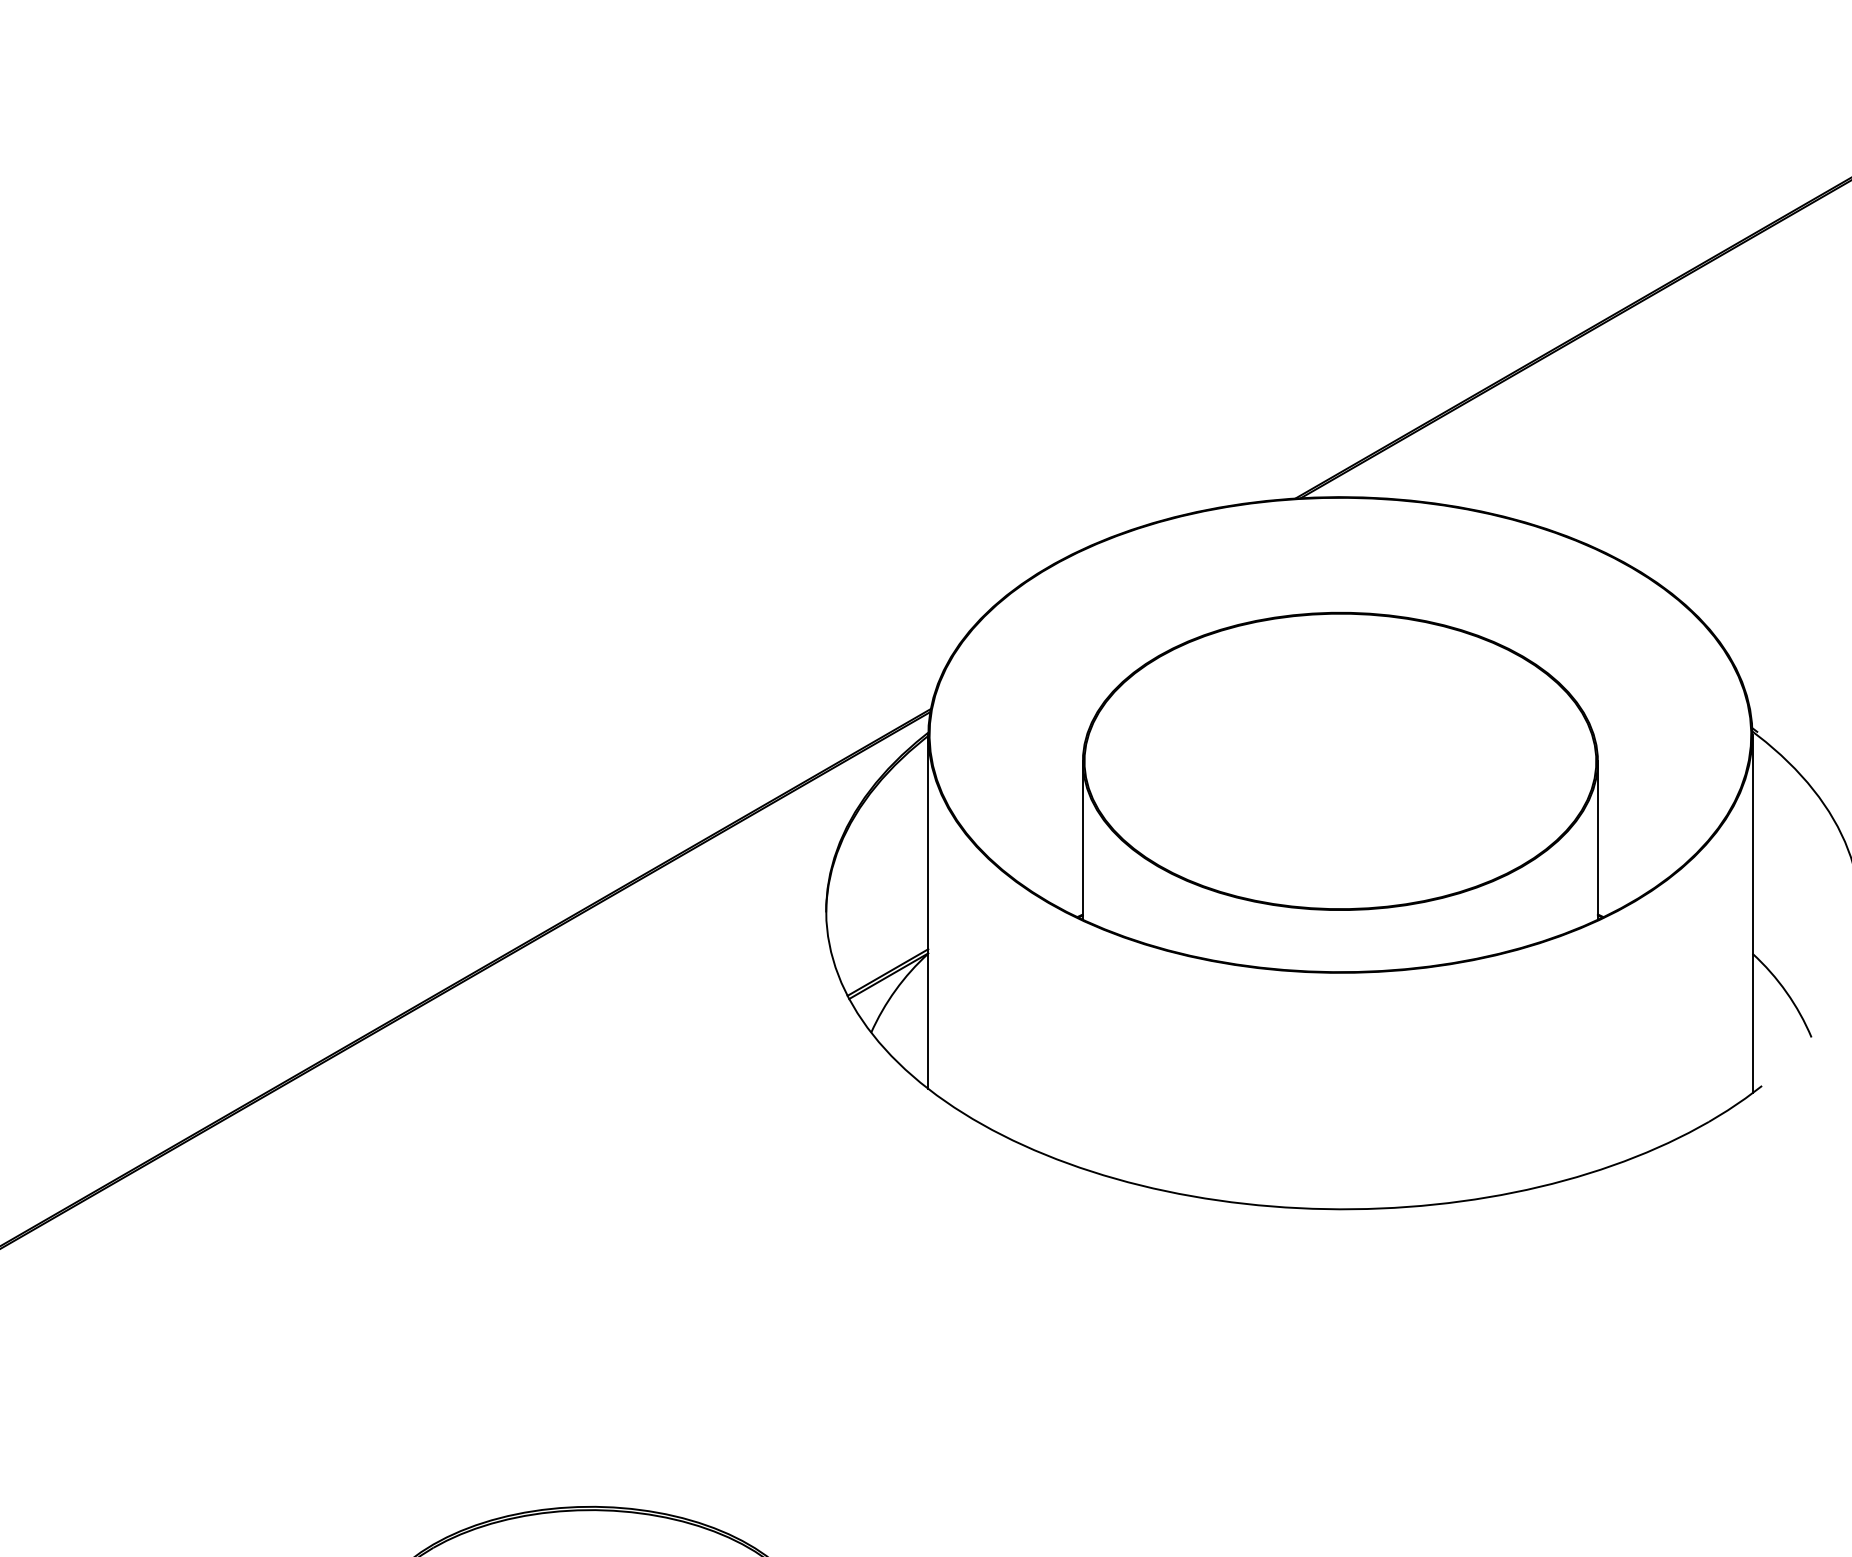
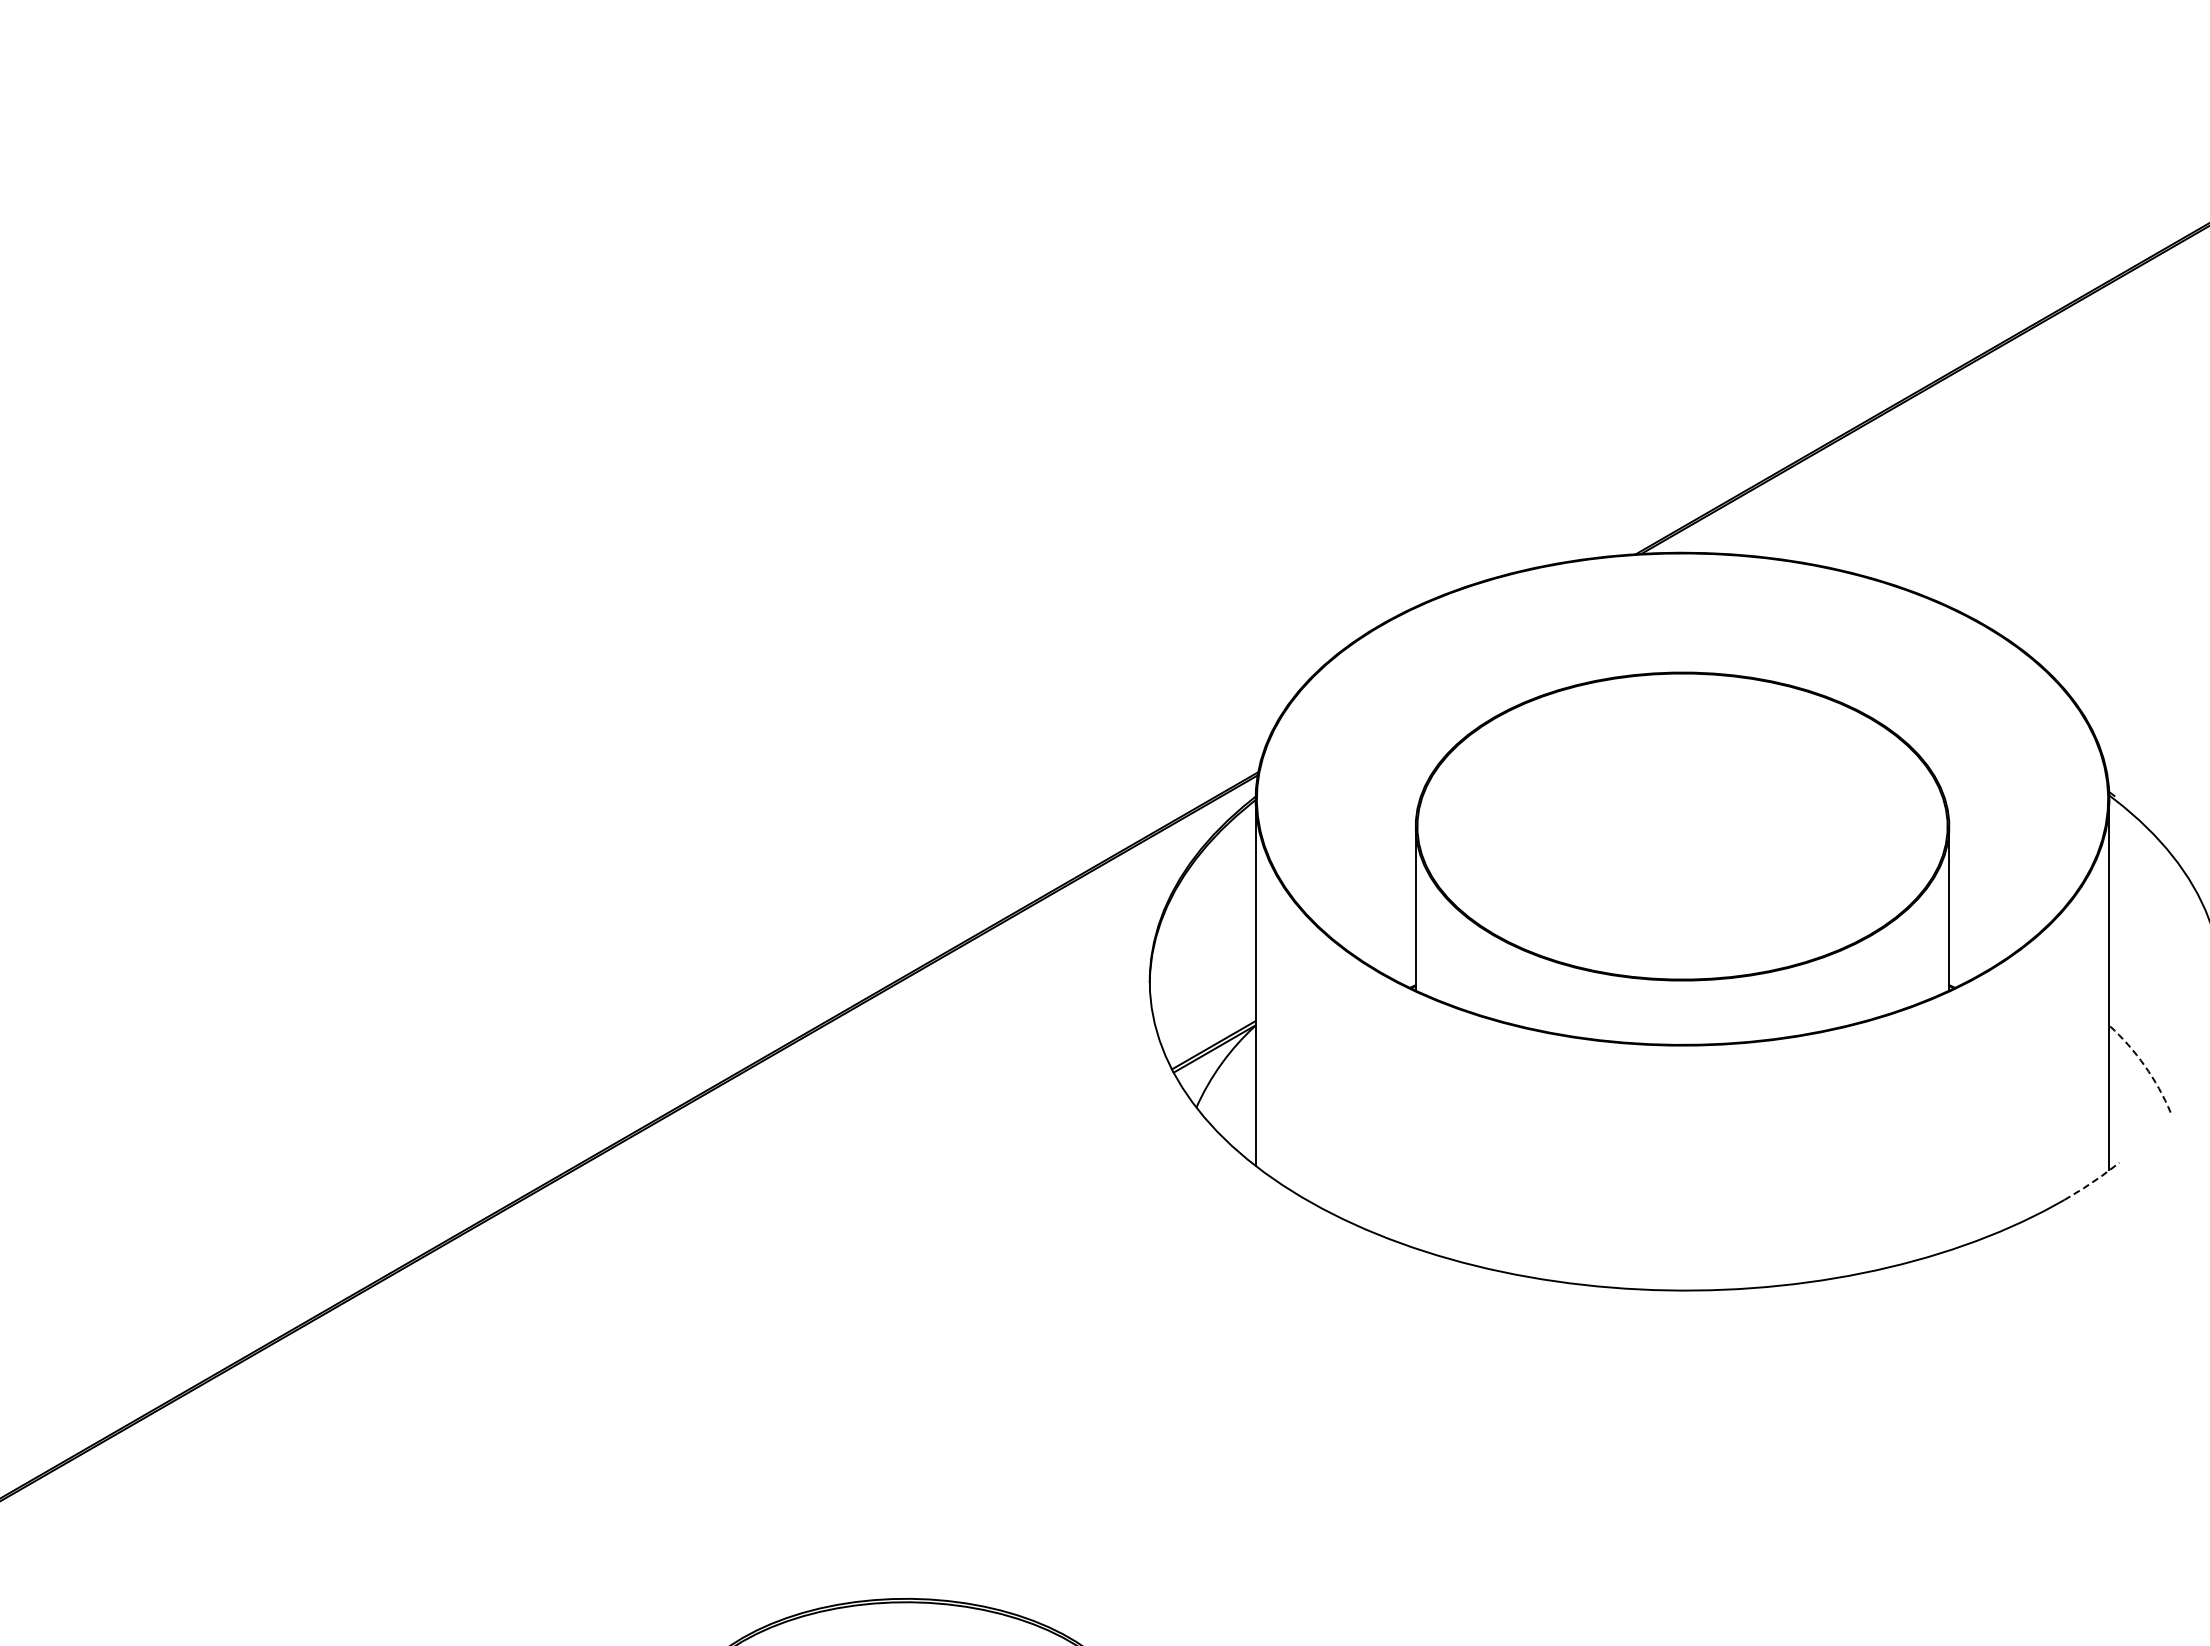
arc: (1786, 992) -> (2144, 1065), solid -> dashed
line: (1736, 1104) -> (2092, 1182), solid -> dashed

